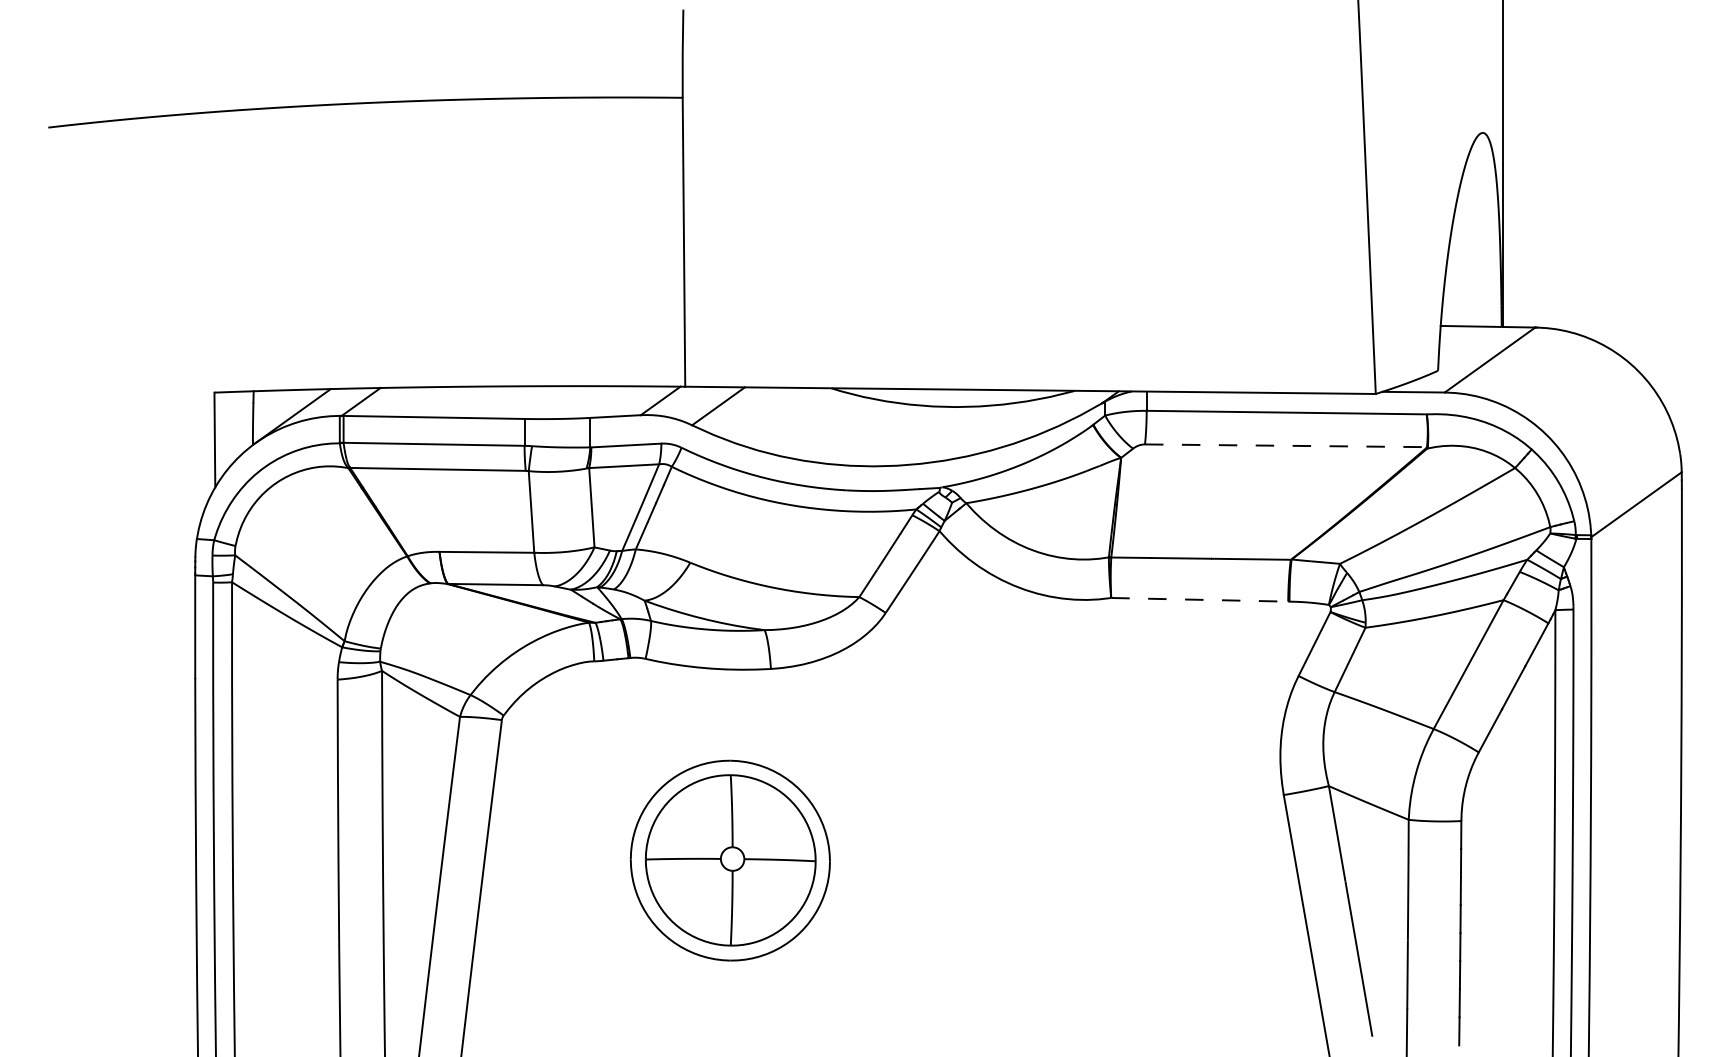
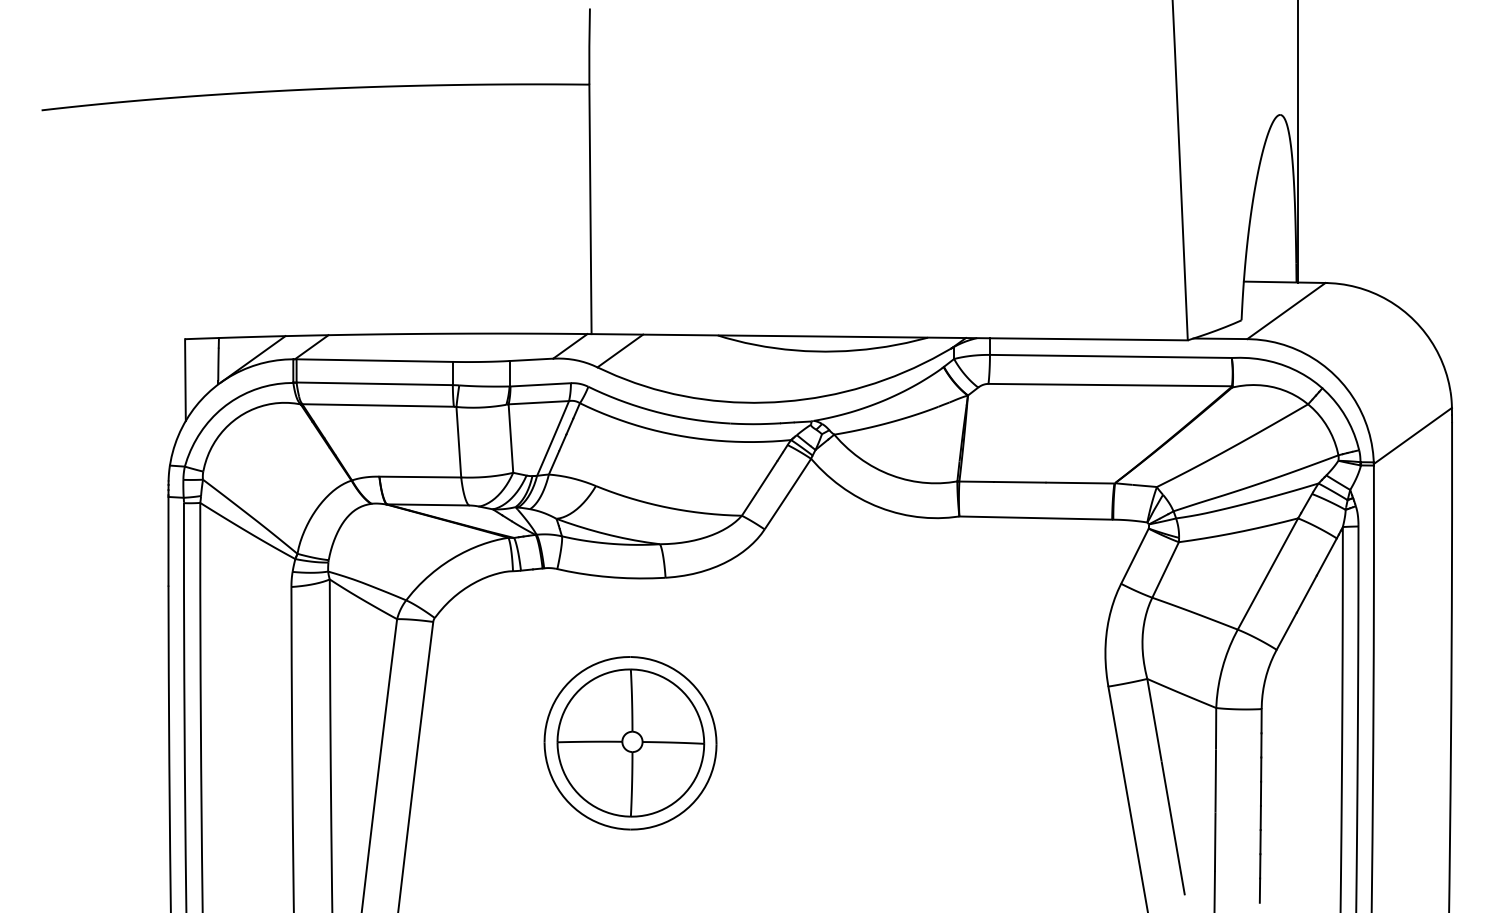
line: (1286, 446) -> (1110, 385), dashed -> solid
line: (1200, 600) -> (1036, 518), dashed -> solid

